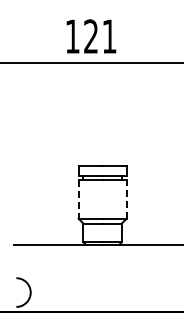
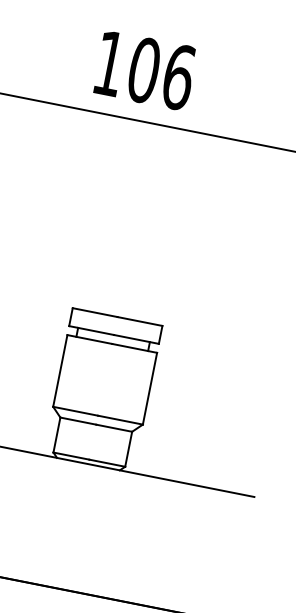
text: (100, 36) -> (161, 73), 121 -> 106
line: (126, 199) -> (149, 388), dashed -> solid
line: (78, 200) -> (59, 372), dashed -> solid

